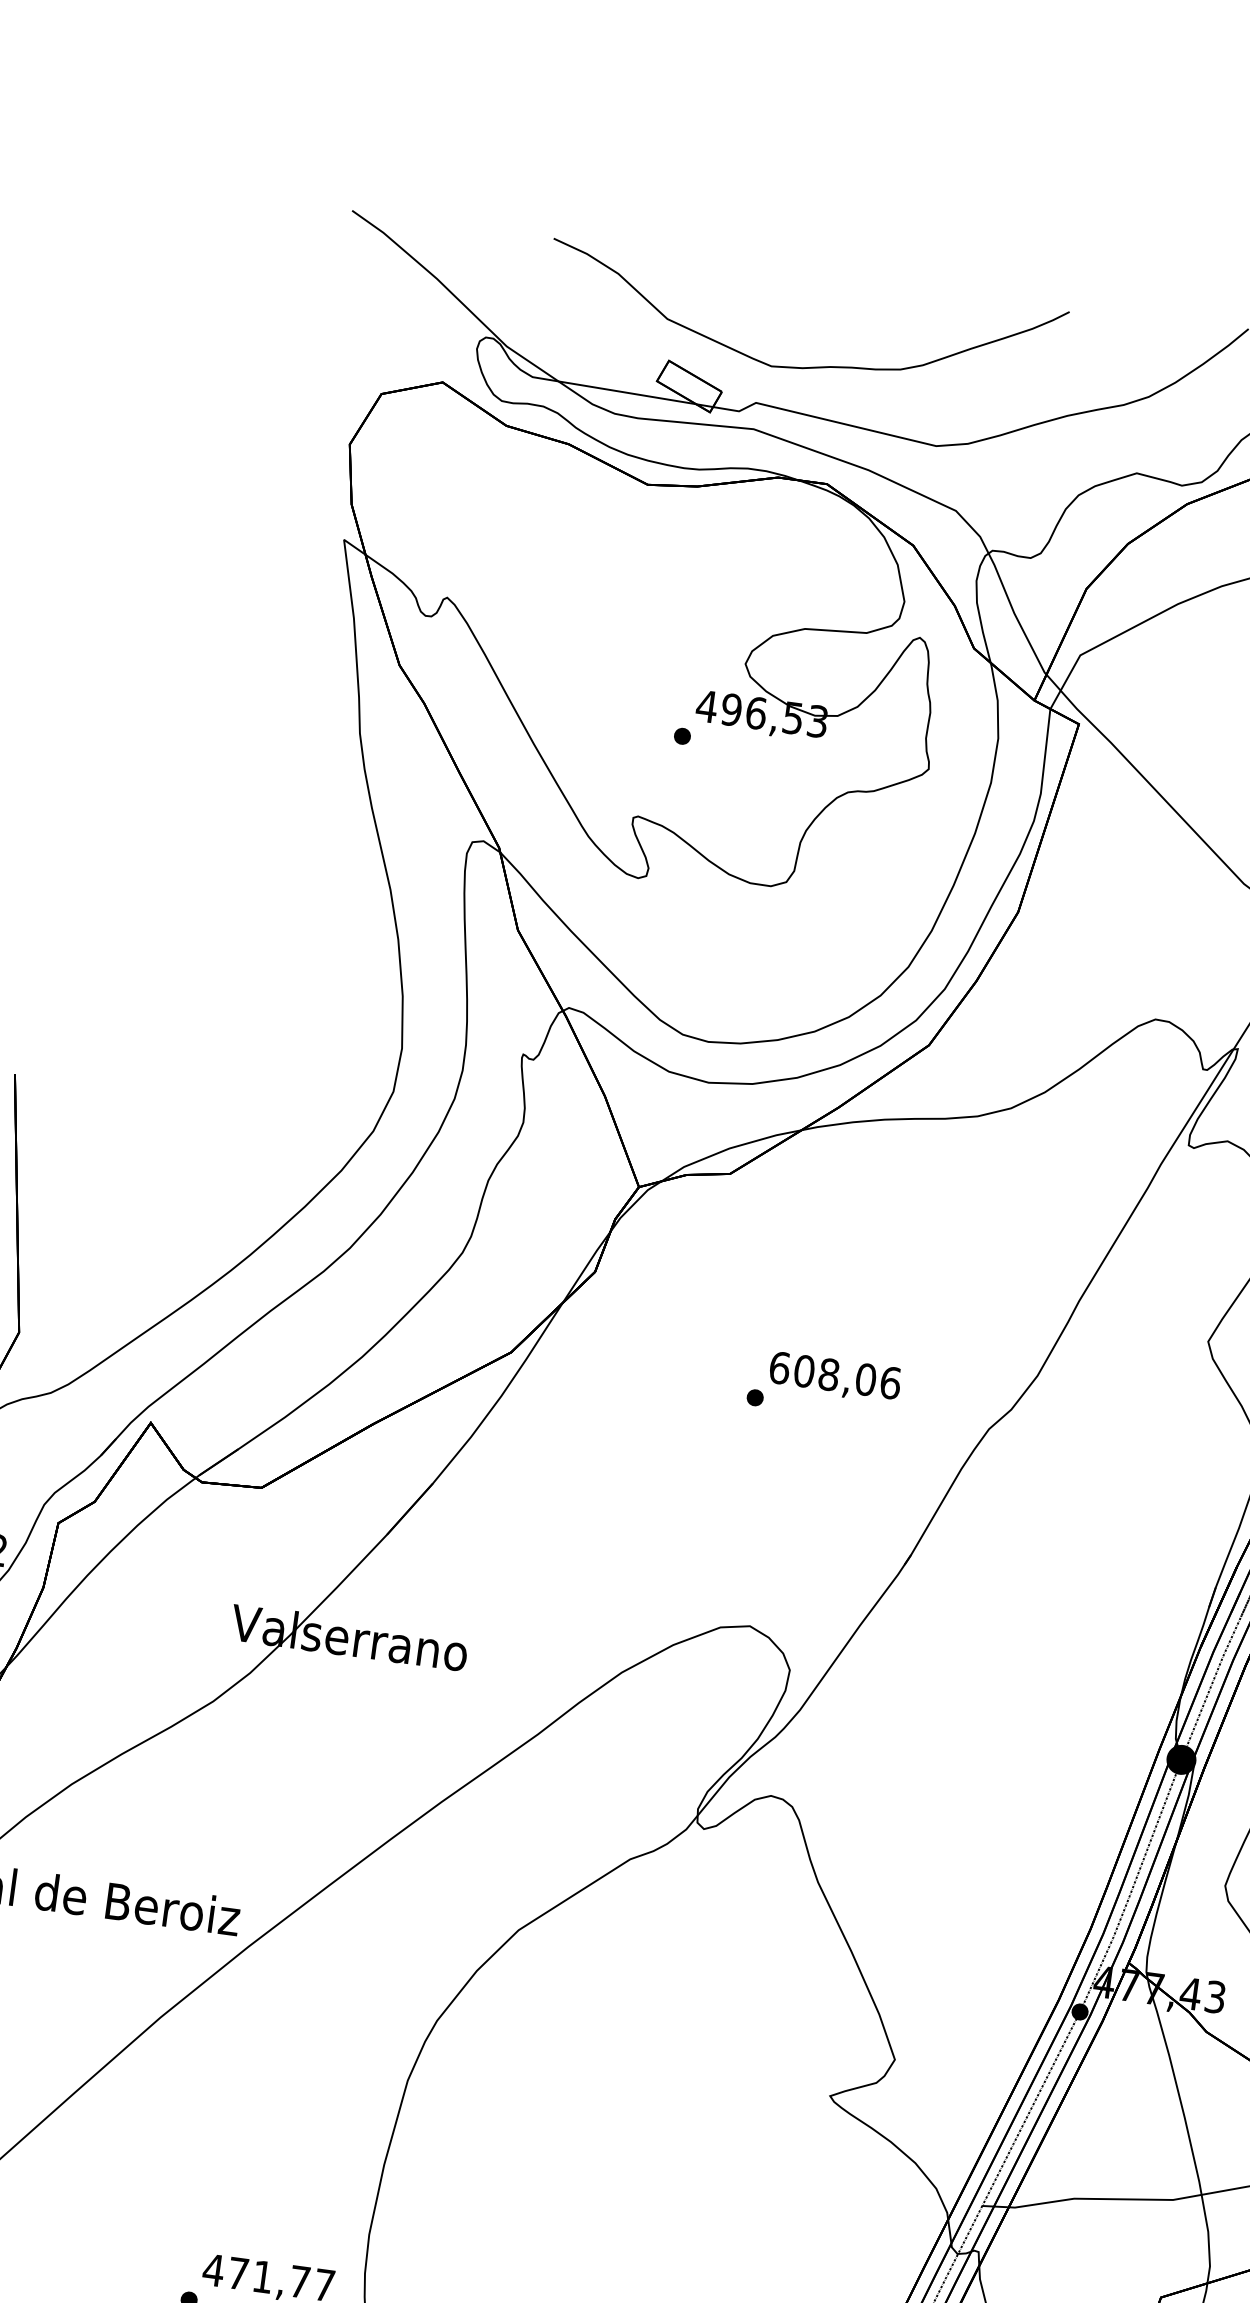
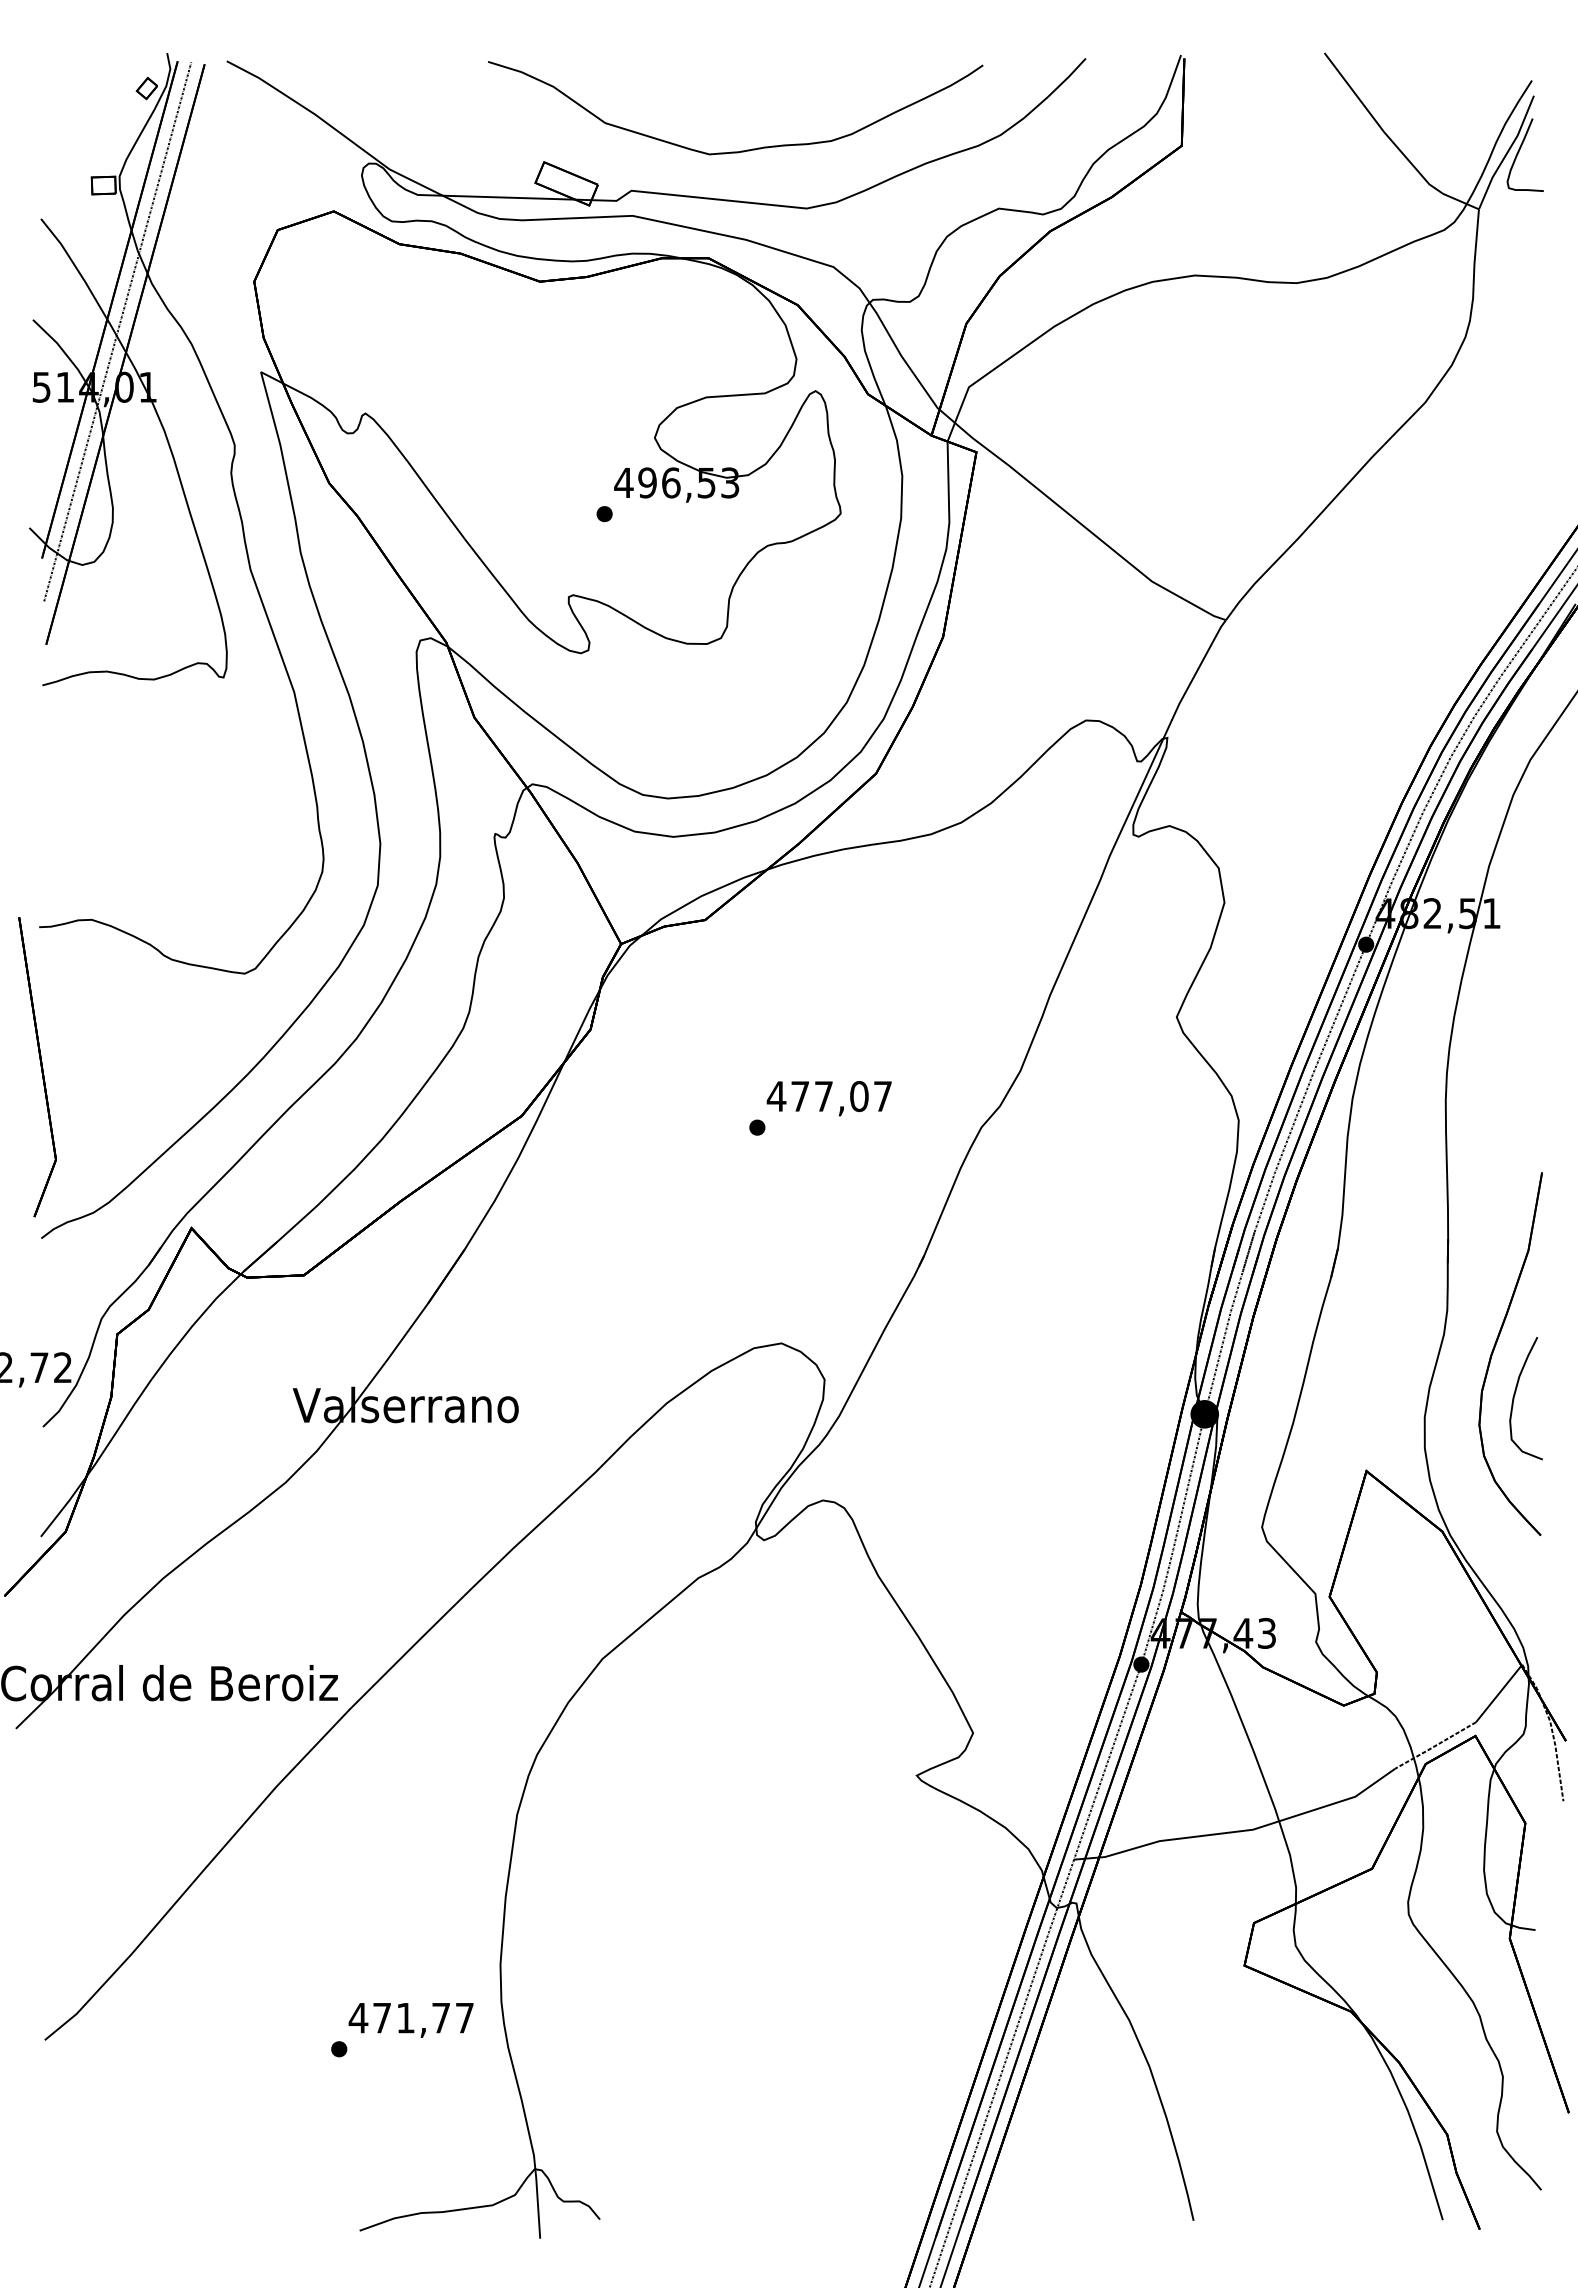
curve: (805, 366) -> (741, 150), moved
part: (248, 671) -> (187, 508), added
text: (834, 1375) -> (829, 1096), 608,06 -> 477,07

